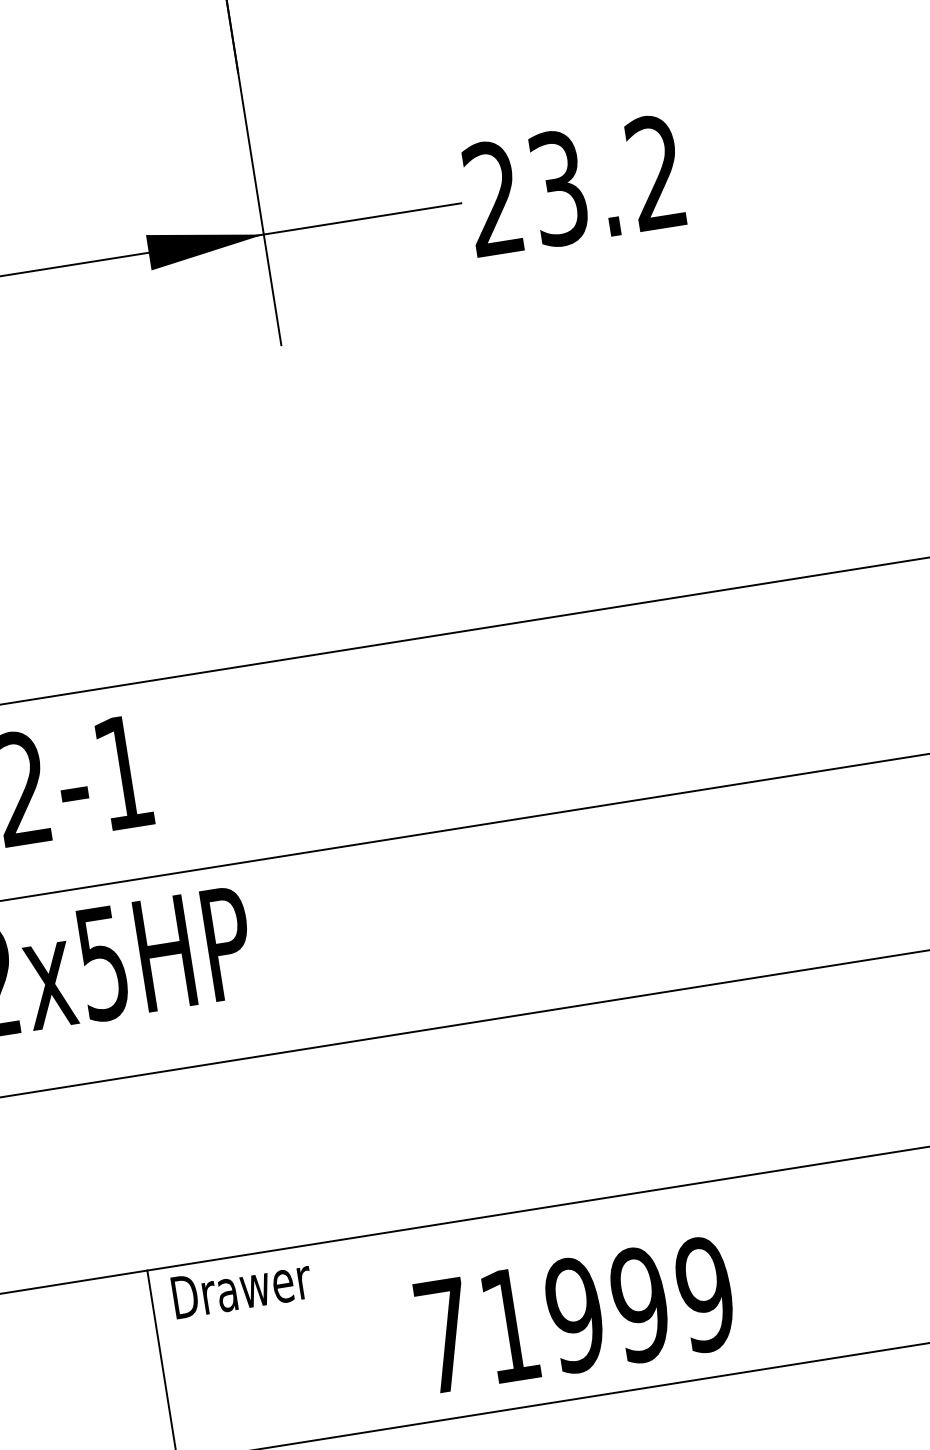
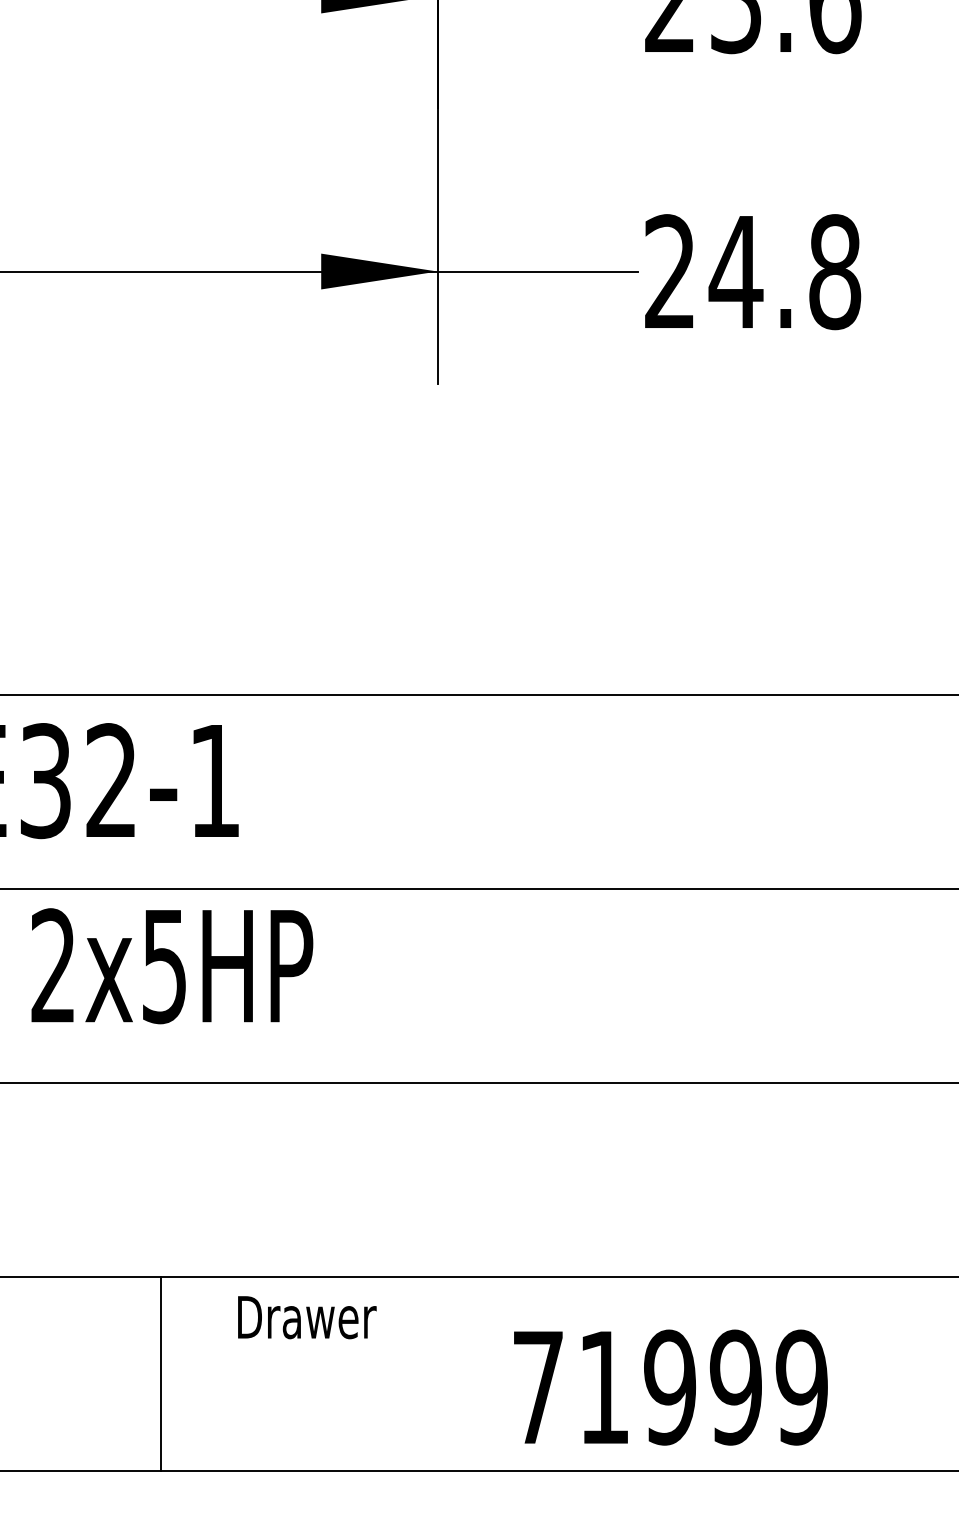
text: (606, 181) -> (784, 272), 23.2 -> 24.8
text: (242, 1287) -> (307, 1317), moved
text: (575, 1315) -> (670, 1387), moved

